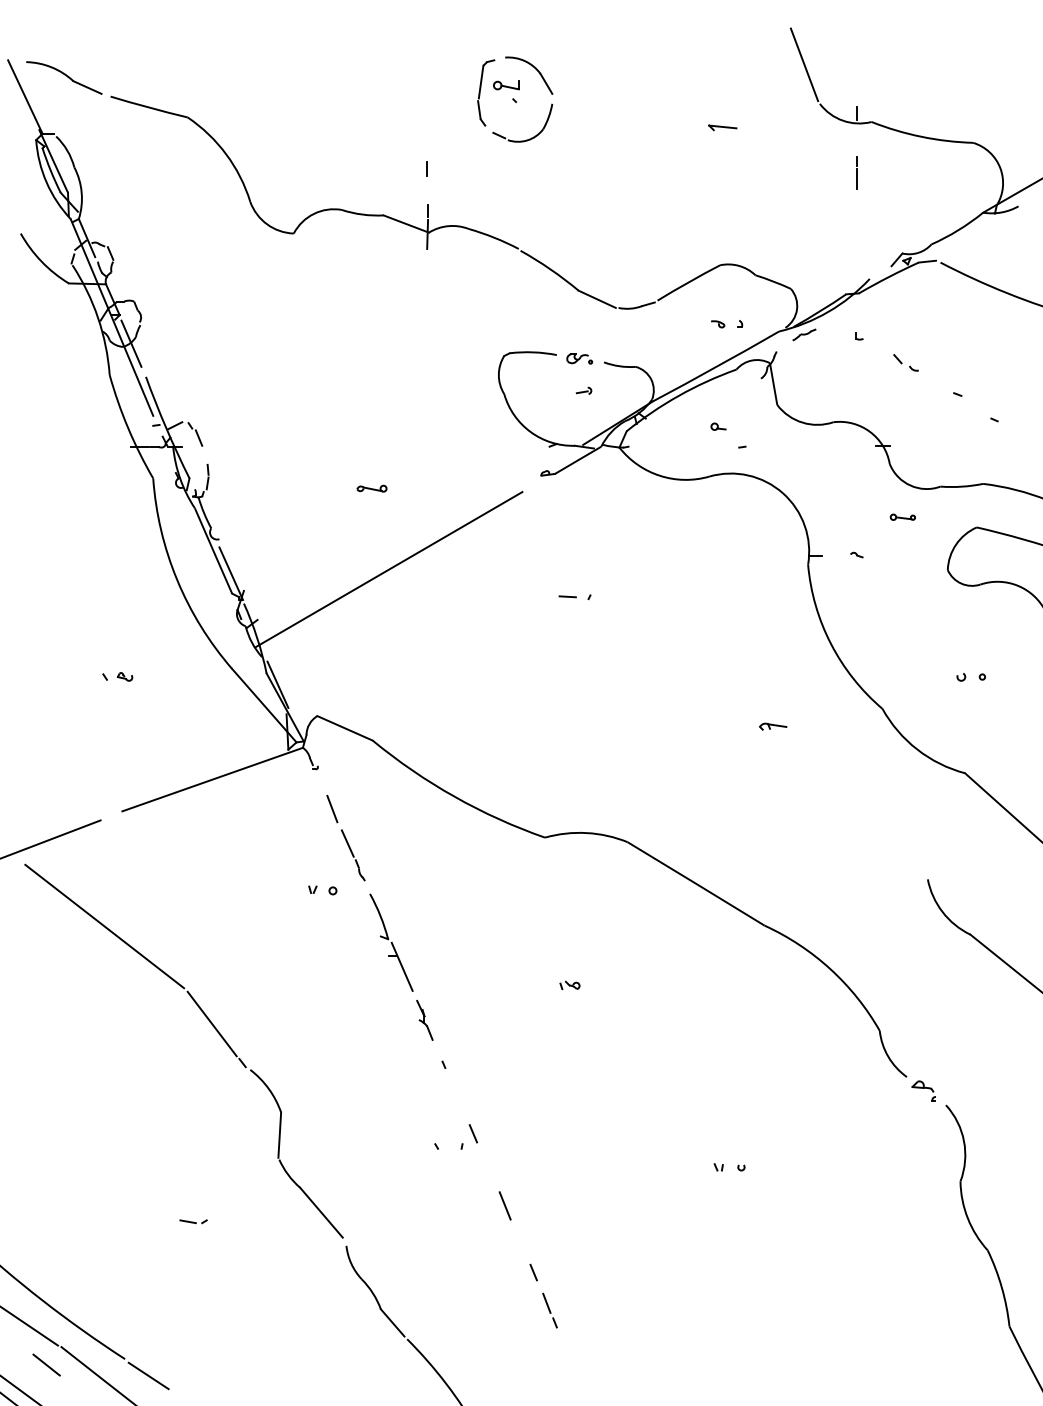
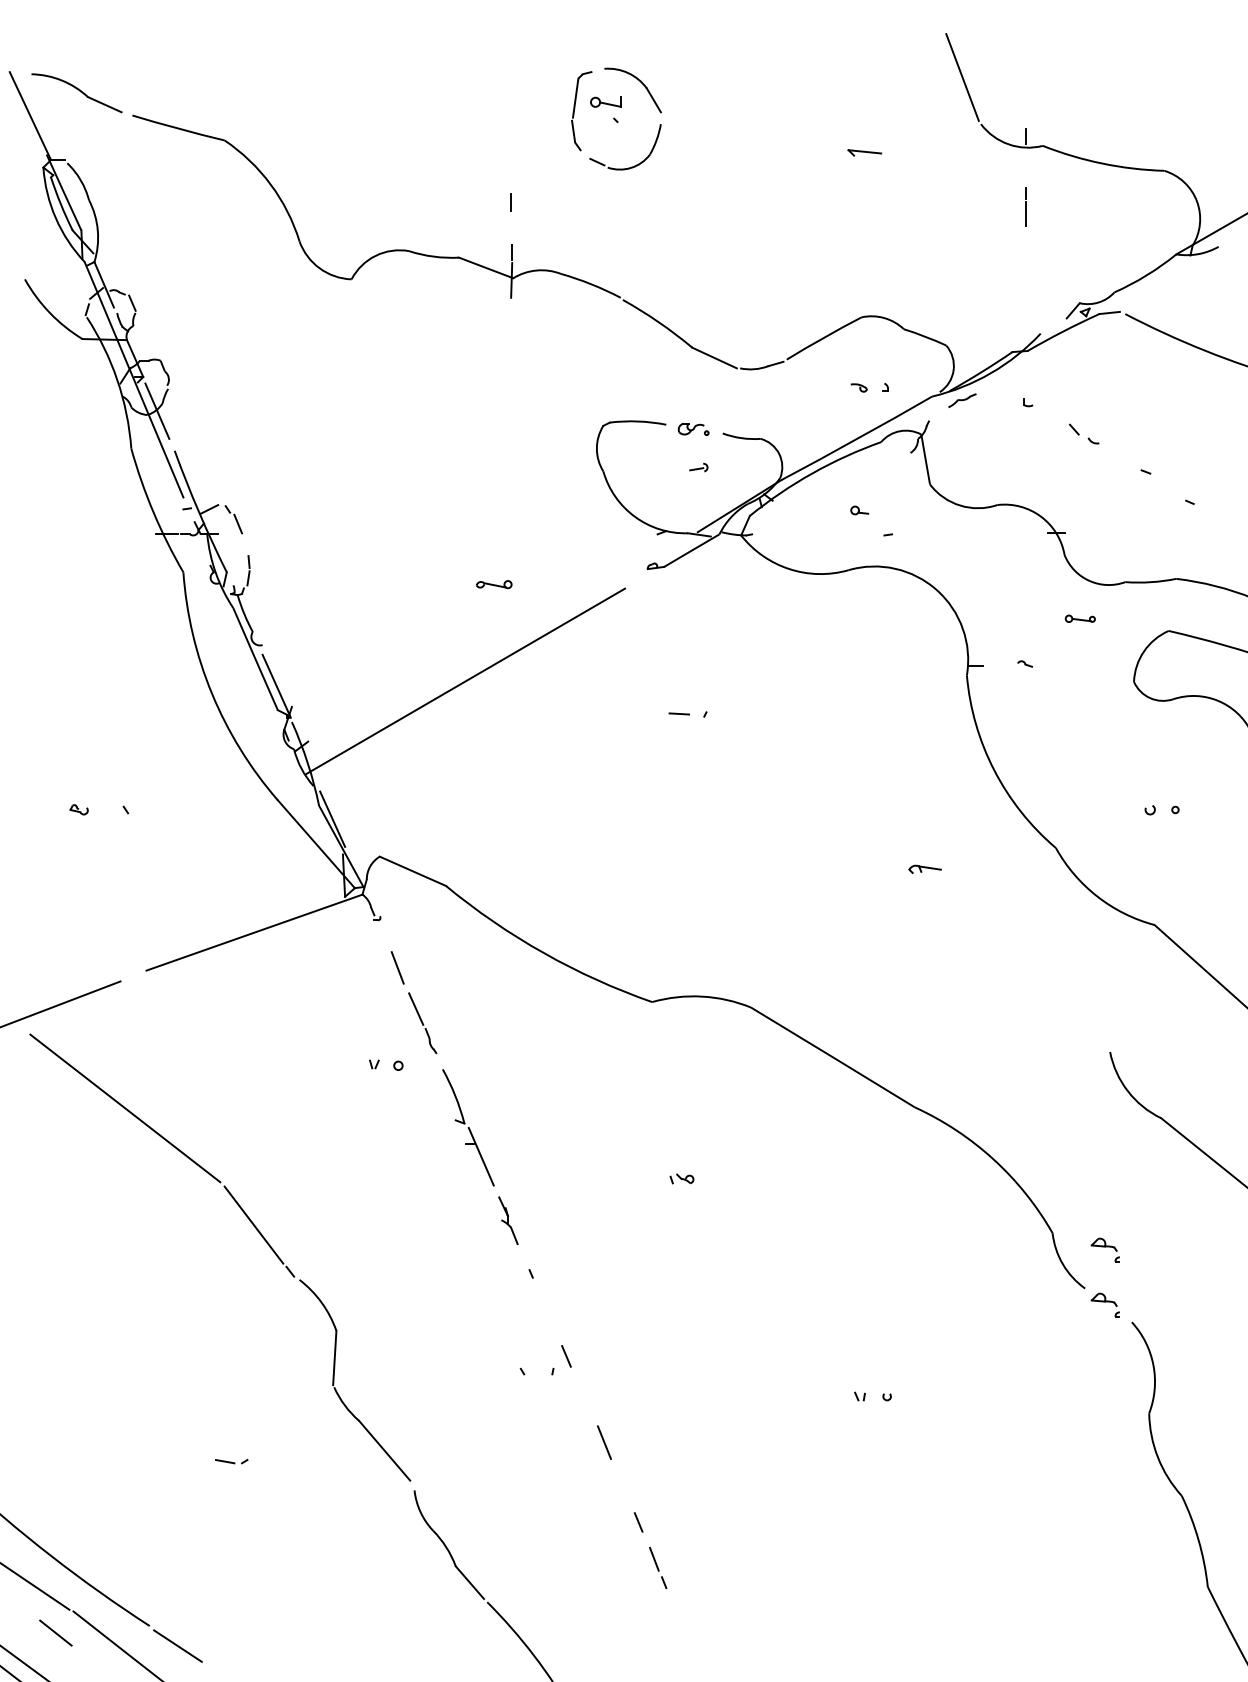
part: (371, 488) -> (493, 584), moved
part: (124, 676) -> (78, 809), moved
part: (923, 1044) -> (1104, 1249), added

